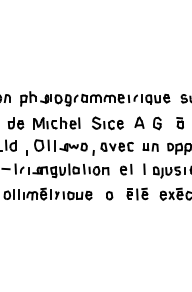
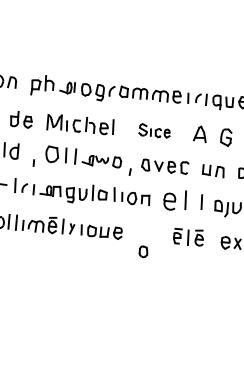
part: (107, 123) -> (154, 131), size x0.7
part: (126, 169) -> (175, 200), size x1.4
part: (109, 195) -> (143, 251), moved

